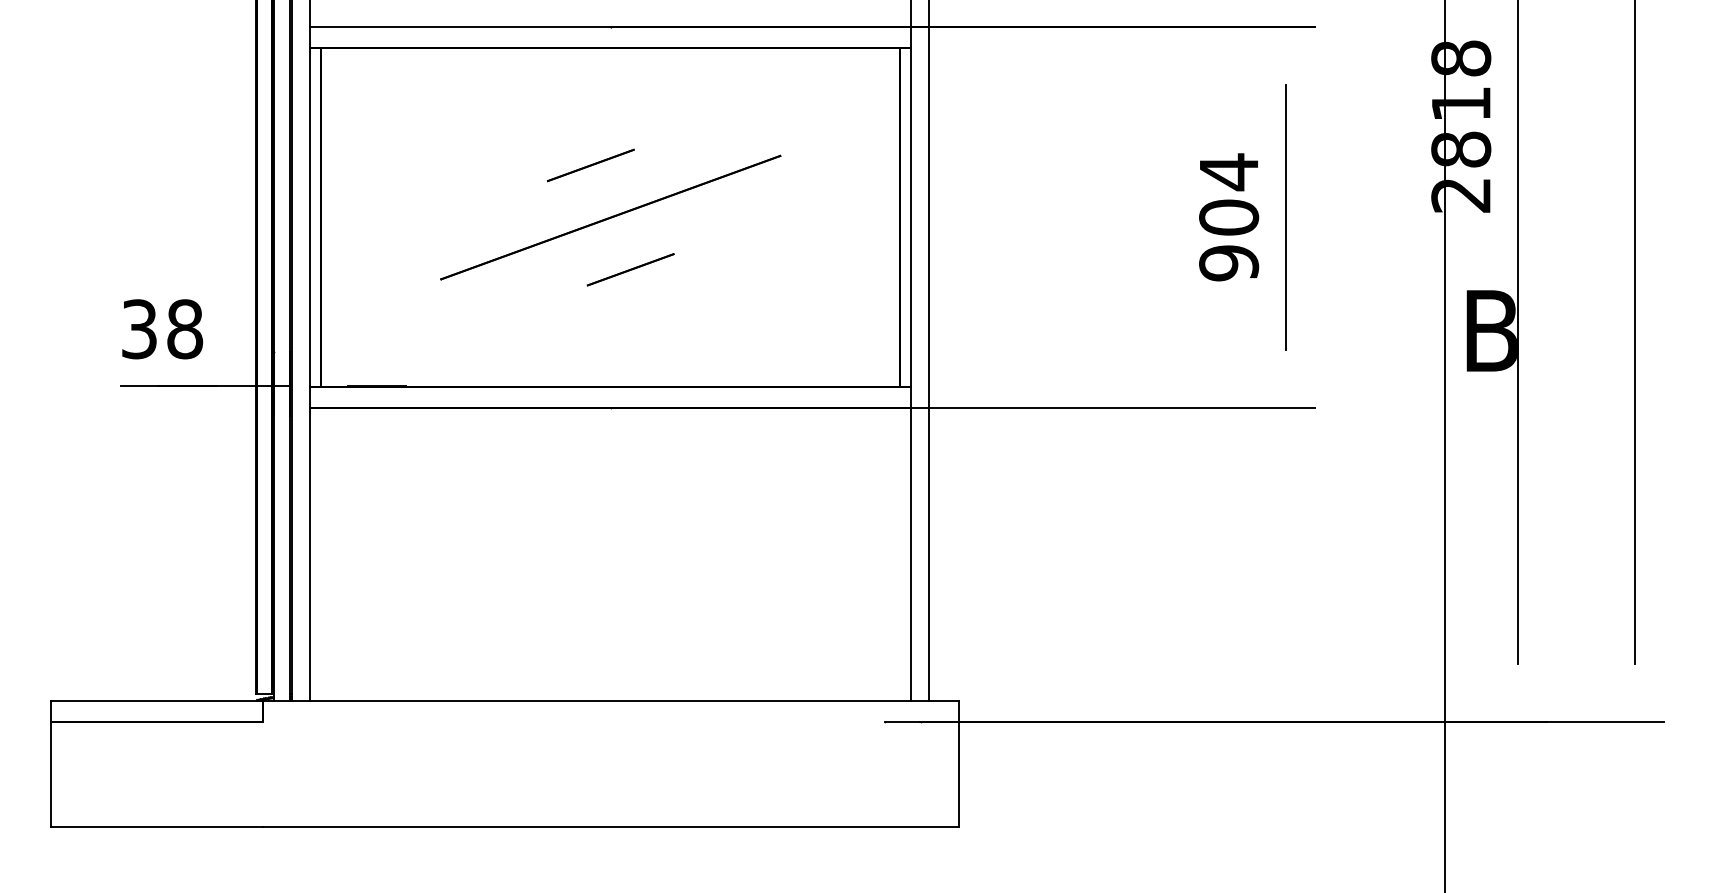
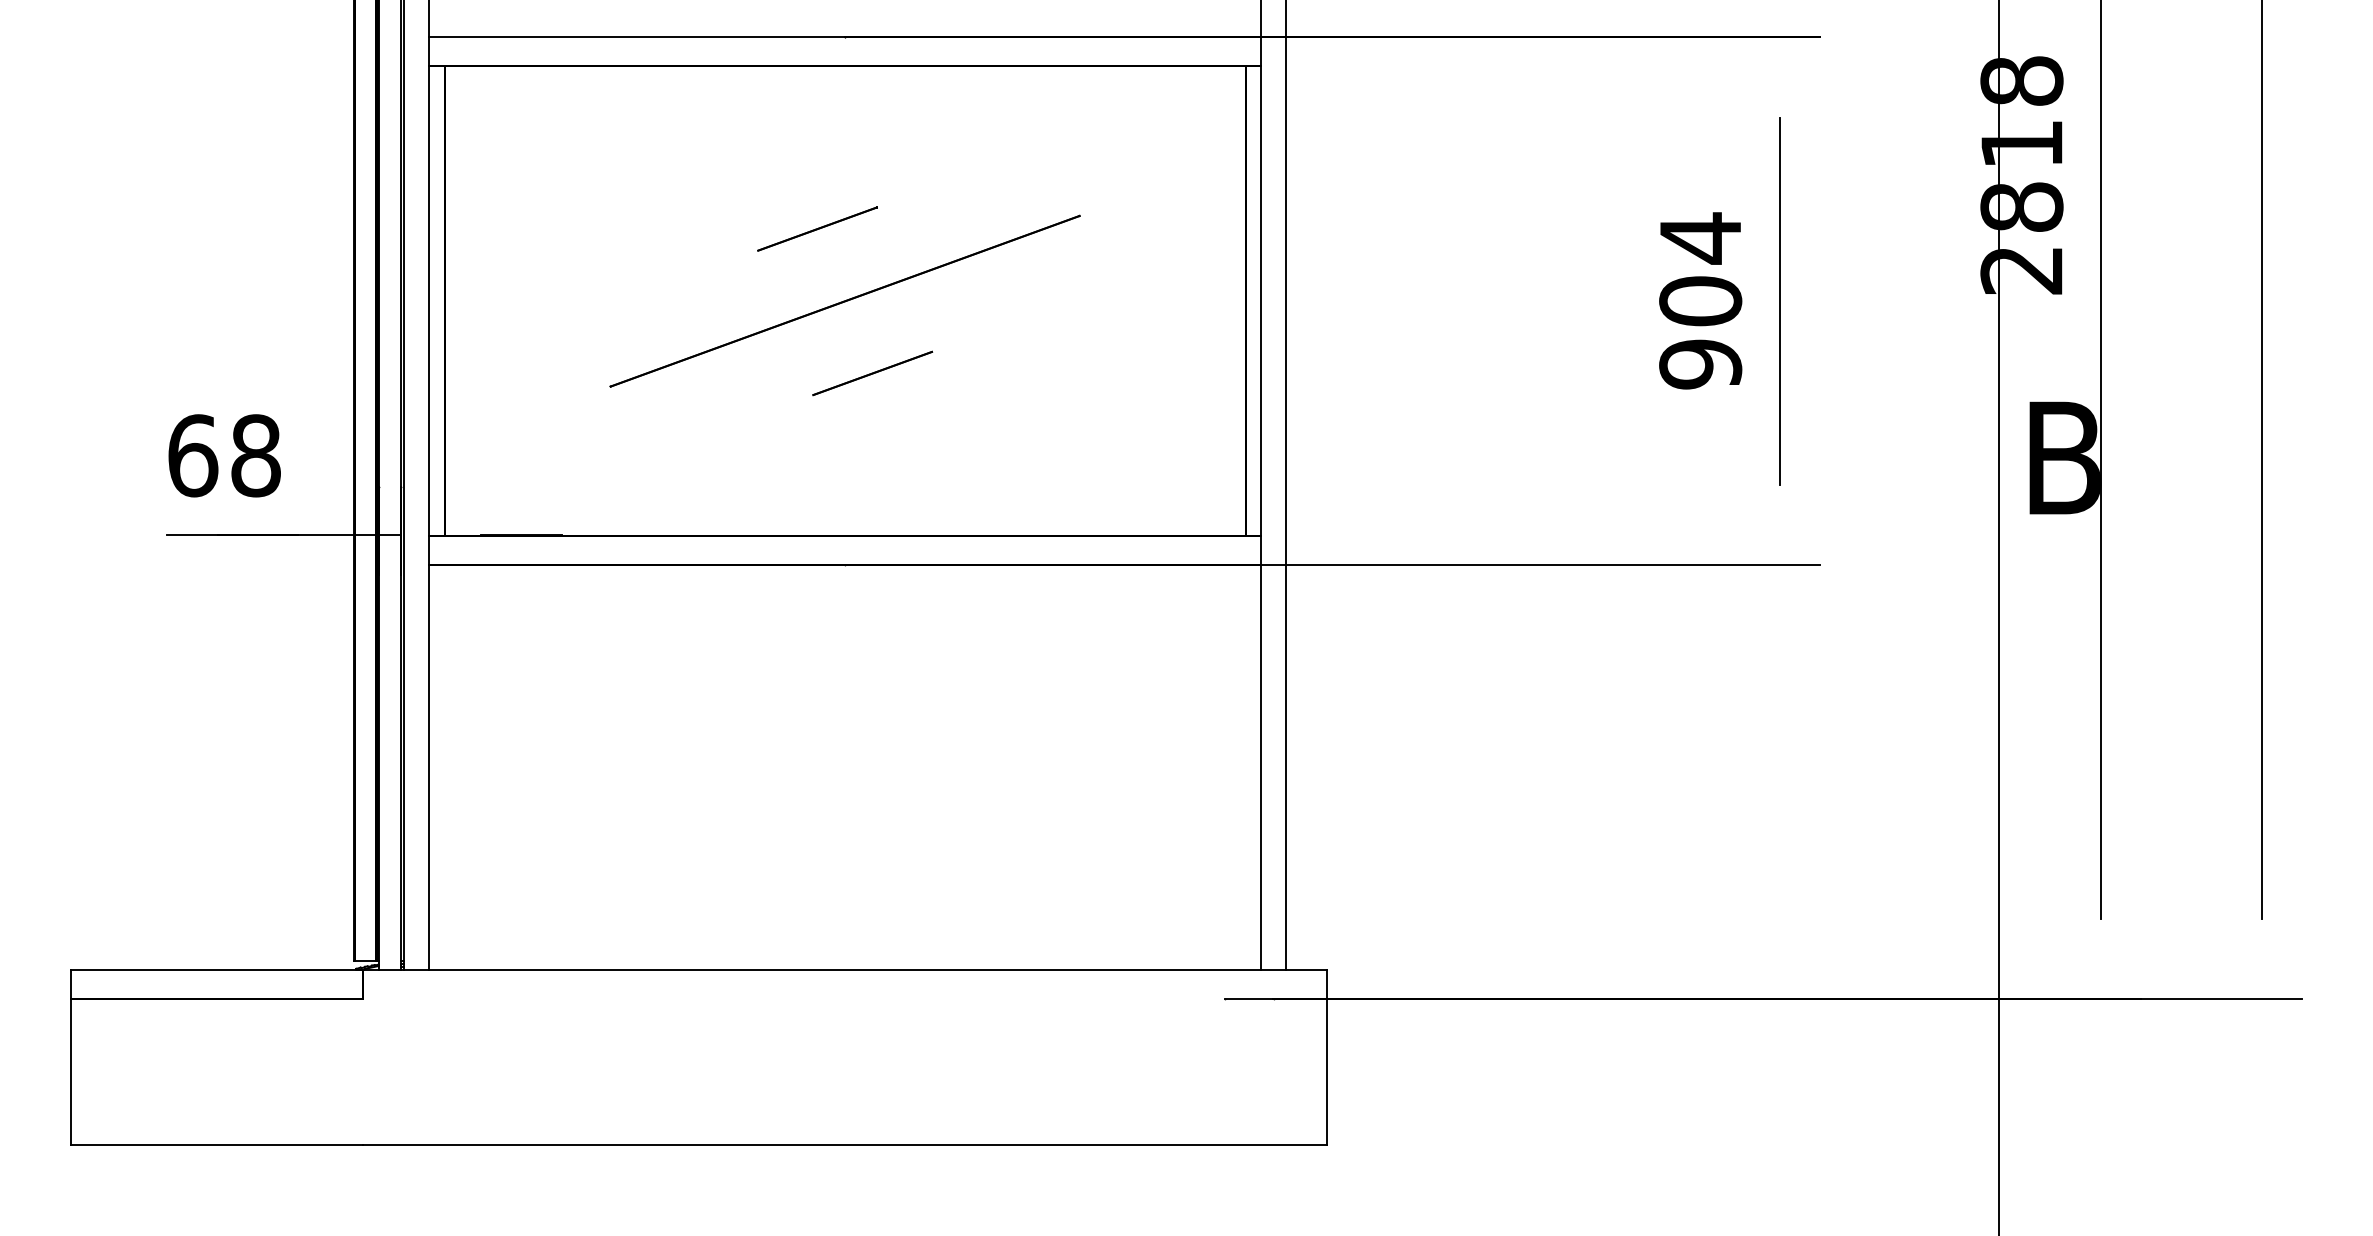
text: (139, 329) -> (192, 456), 38 -> 68

